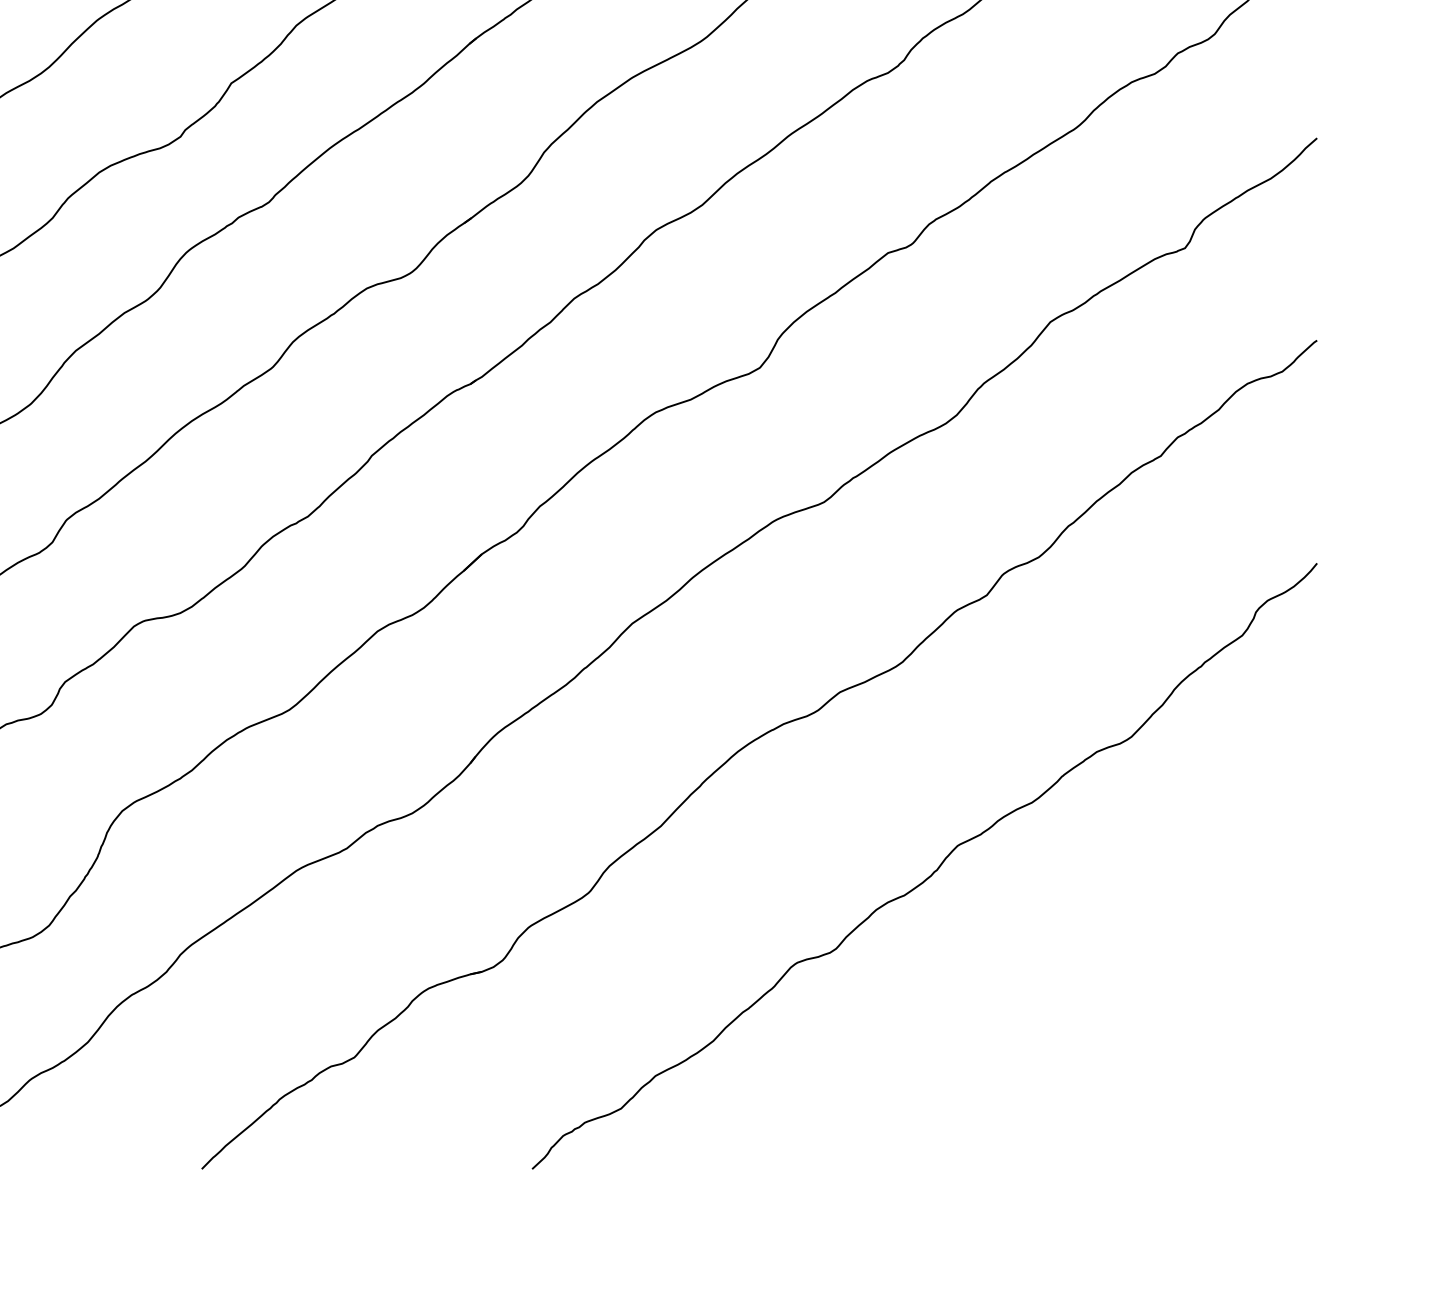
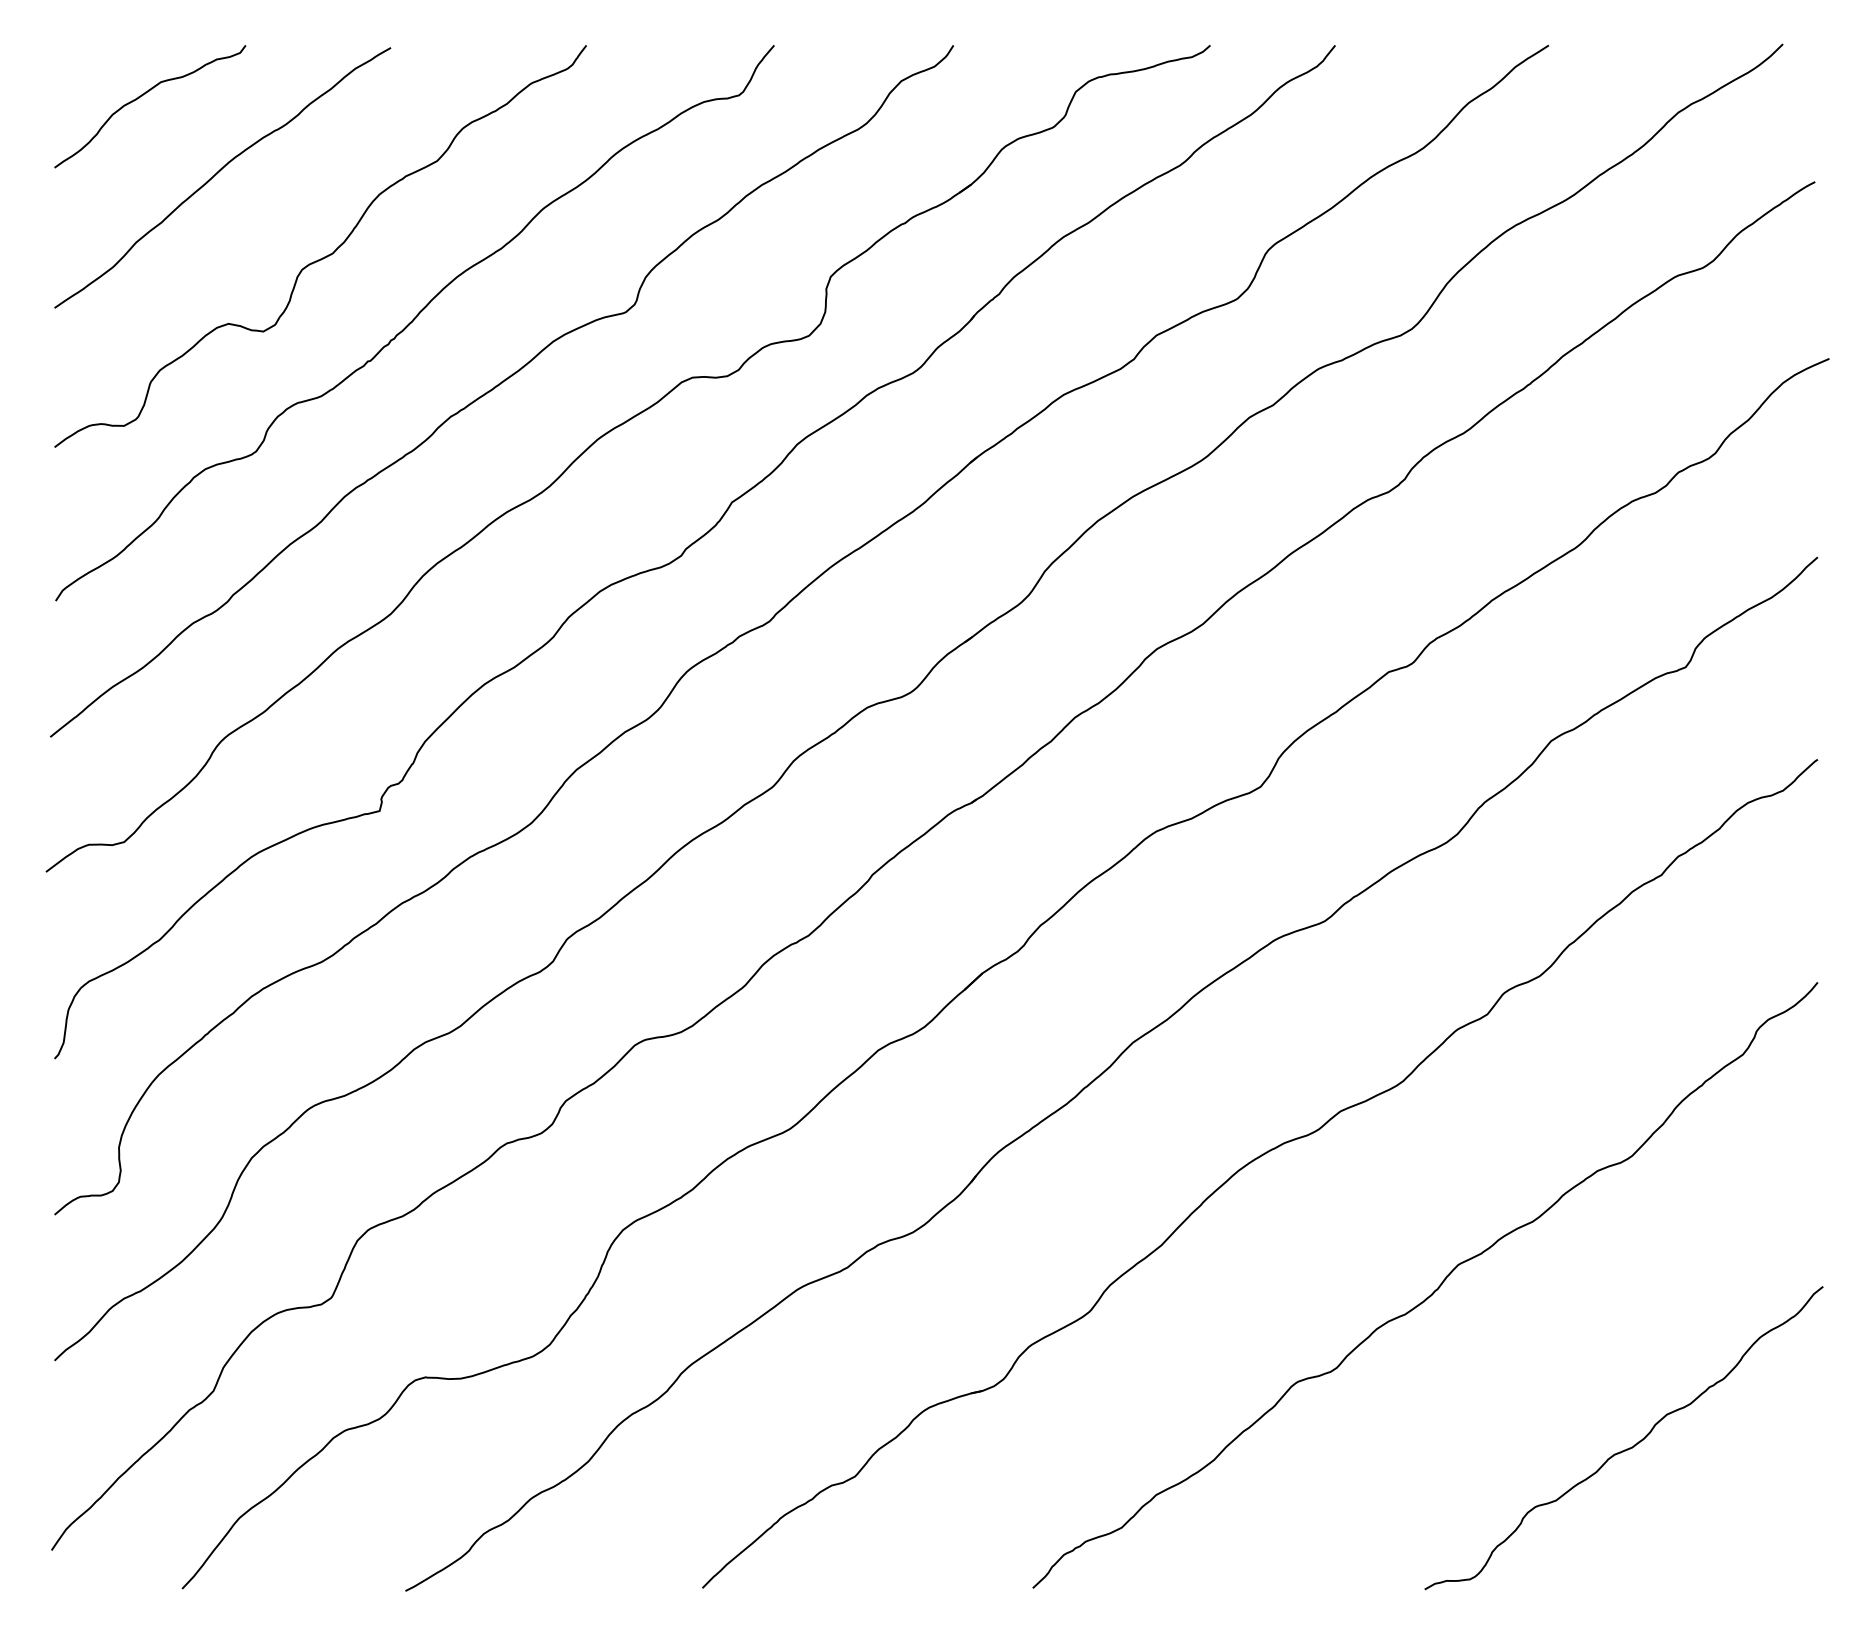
curve: (1126, 1029) -> (1627, 1448), added

